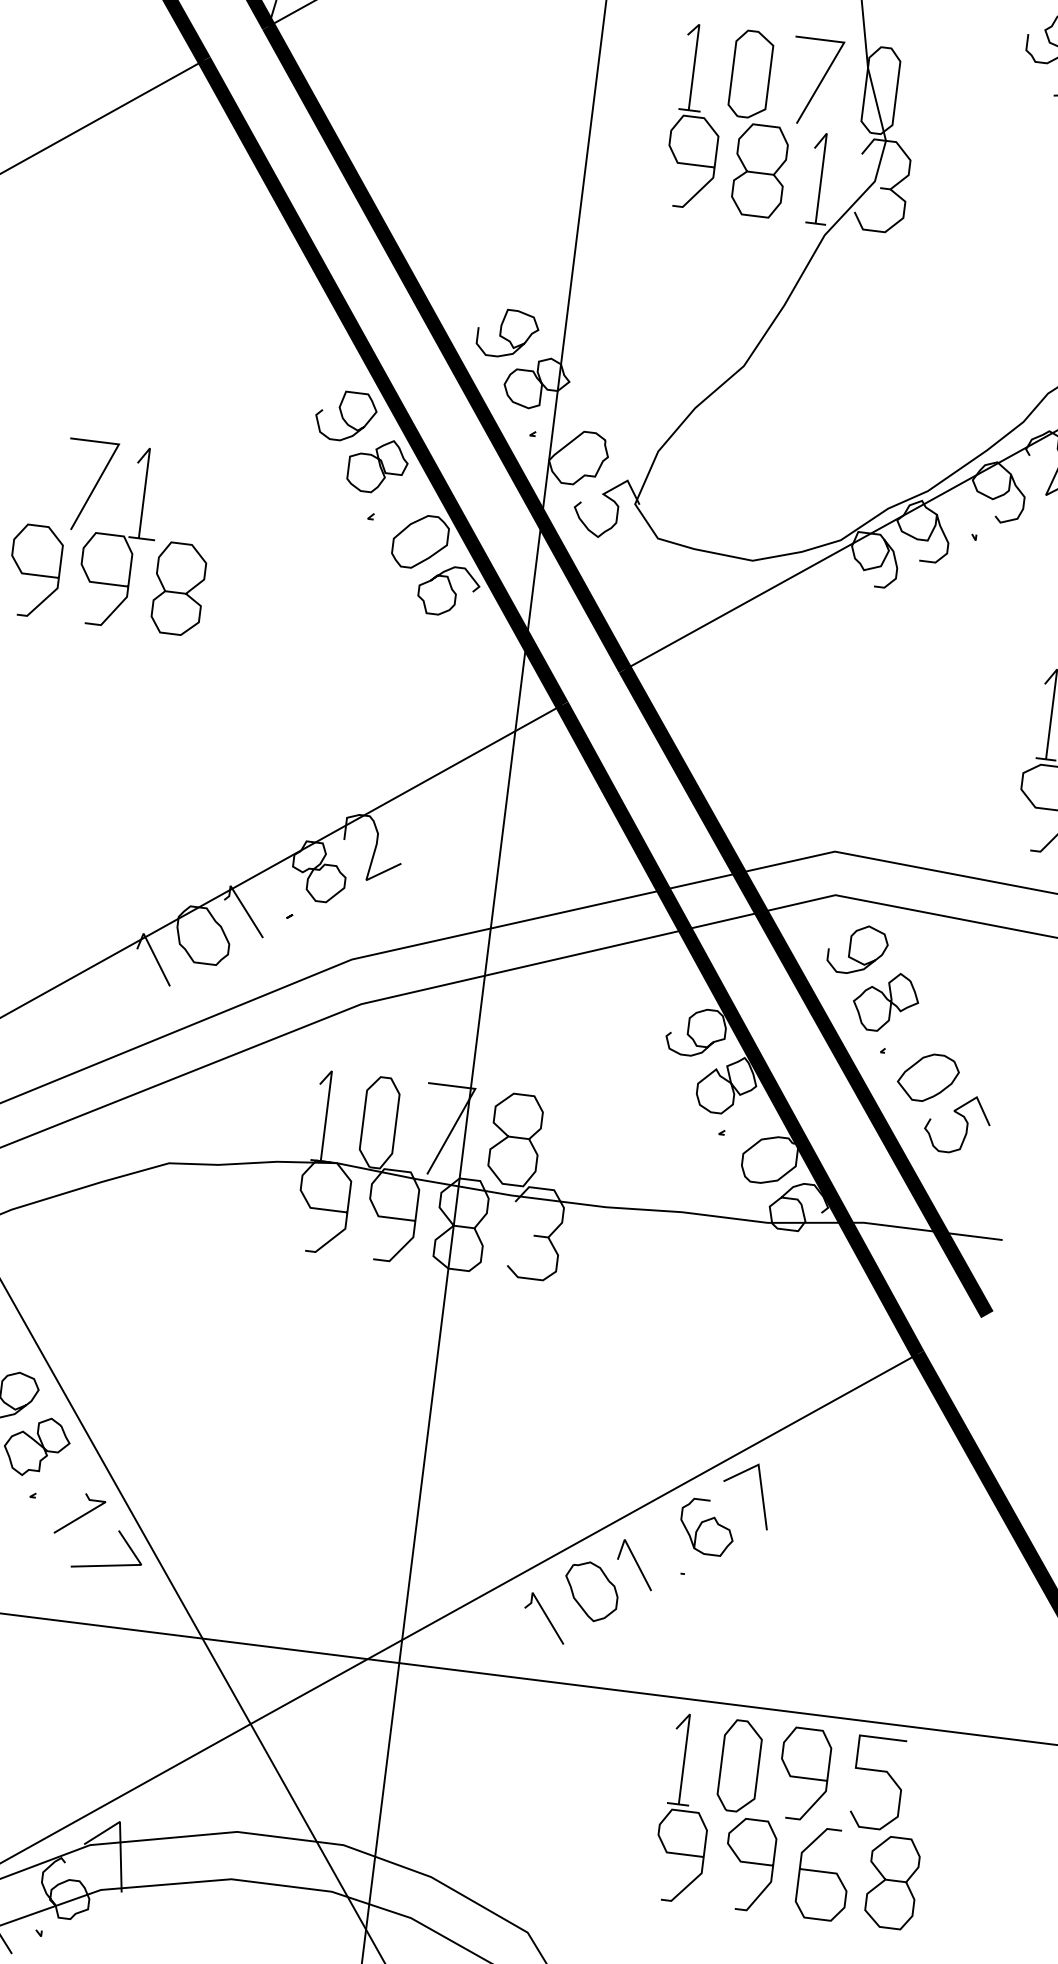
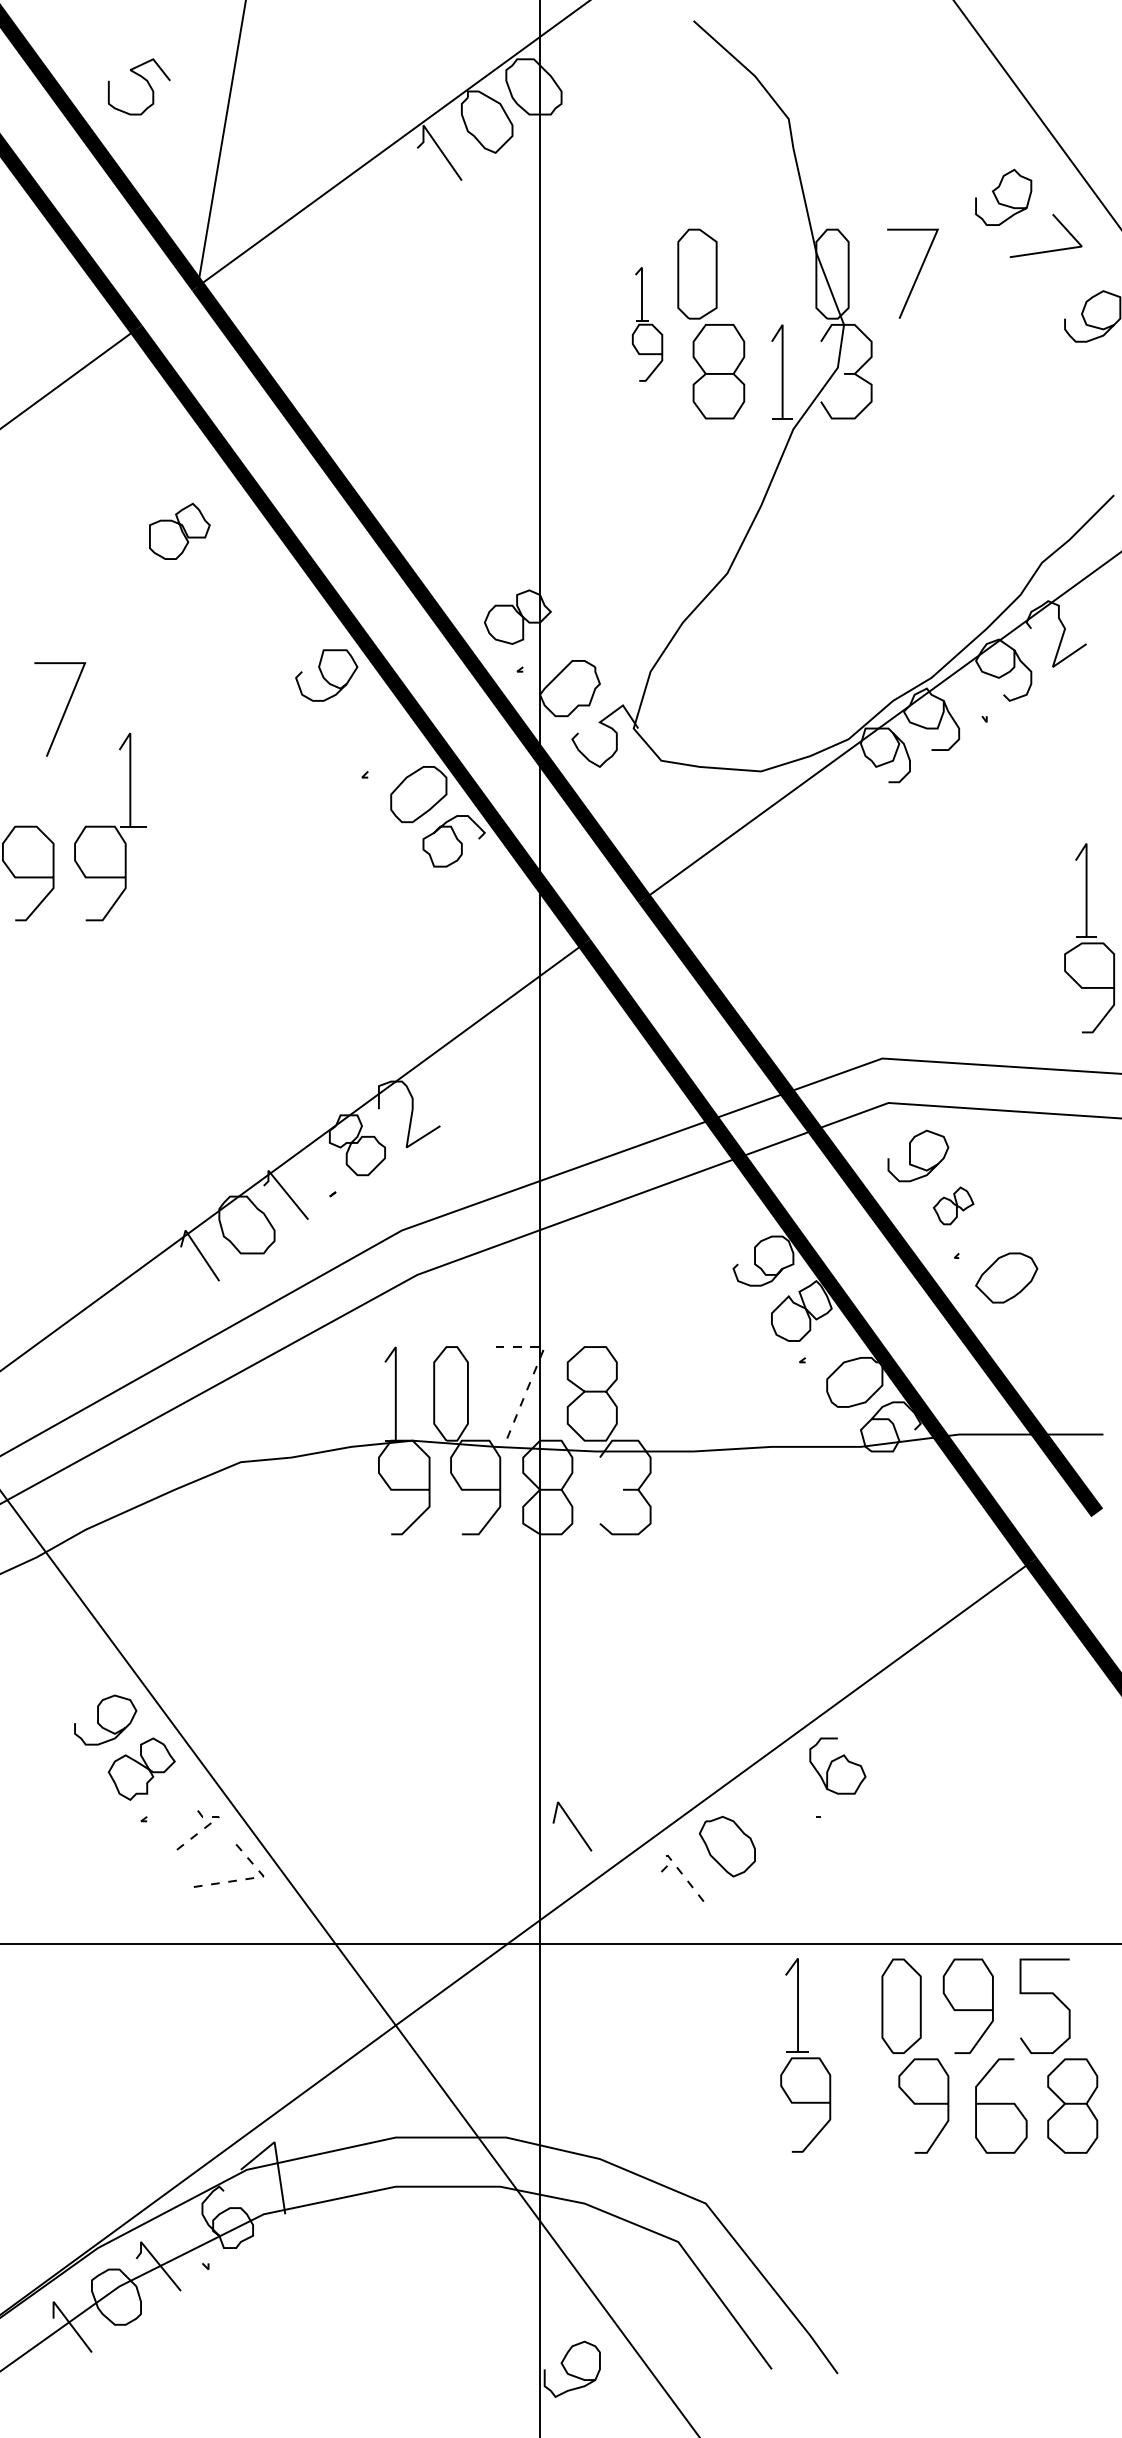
line: (819, 82) -> (917, 273), moved
part: (696, 116) -> (647, 324), size x0.6
curve: (505, 337) -> (479, 574), removed
part: (377, 465) -> (179, 530), moved
line: (93, 487) -> (64, 710), moved
curve: (178, 591) -> (177, 876), removed
part: (885, 1001) -> (953, 1205), size x0.6
line: (462, 1110) -> (534, 1370), solid -> dashed
curve: (964, 1118) -> (1048, 1315), removed
line: (761, 1493) -> (888, 1724), removed
line: (91, 1510) -> (205, 1827), solid -> dashed
line: (635, 1563) -> (572, 1825), moved
line: (126, 1564) -> (248, 1878), solid -> dashed
line: (543, 1609) -> (680, 1871), solid -> dashed
part: (685, 1808) -> (805, 2055), moved

